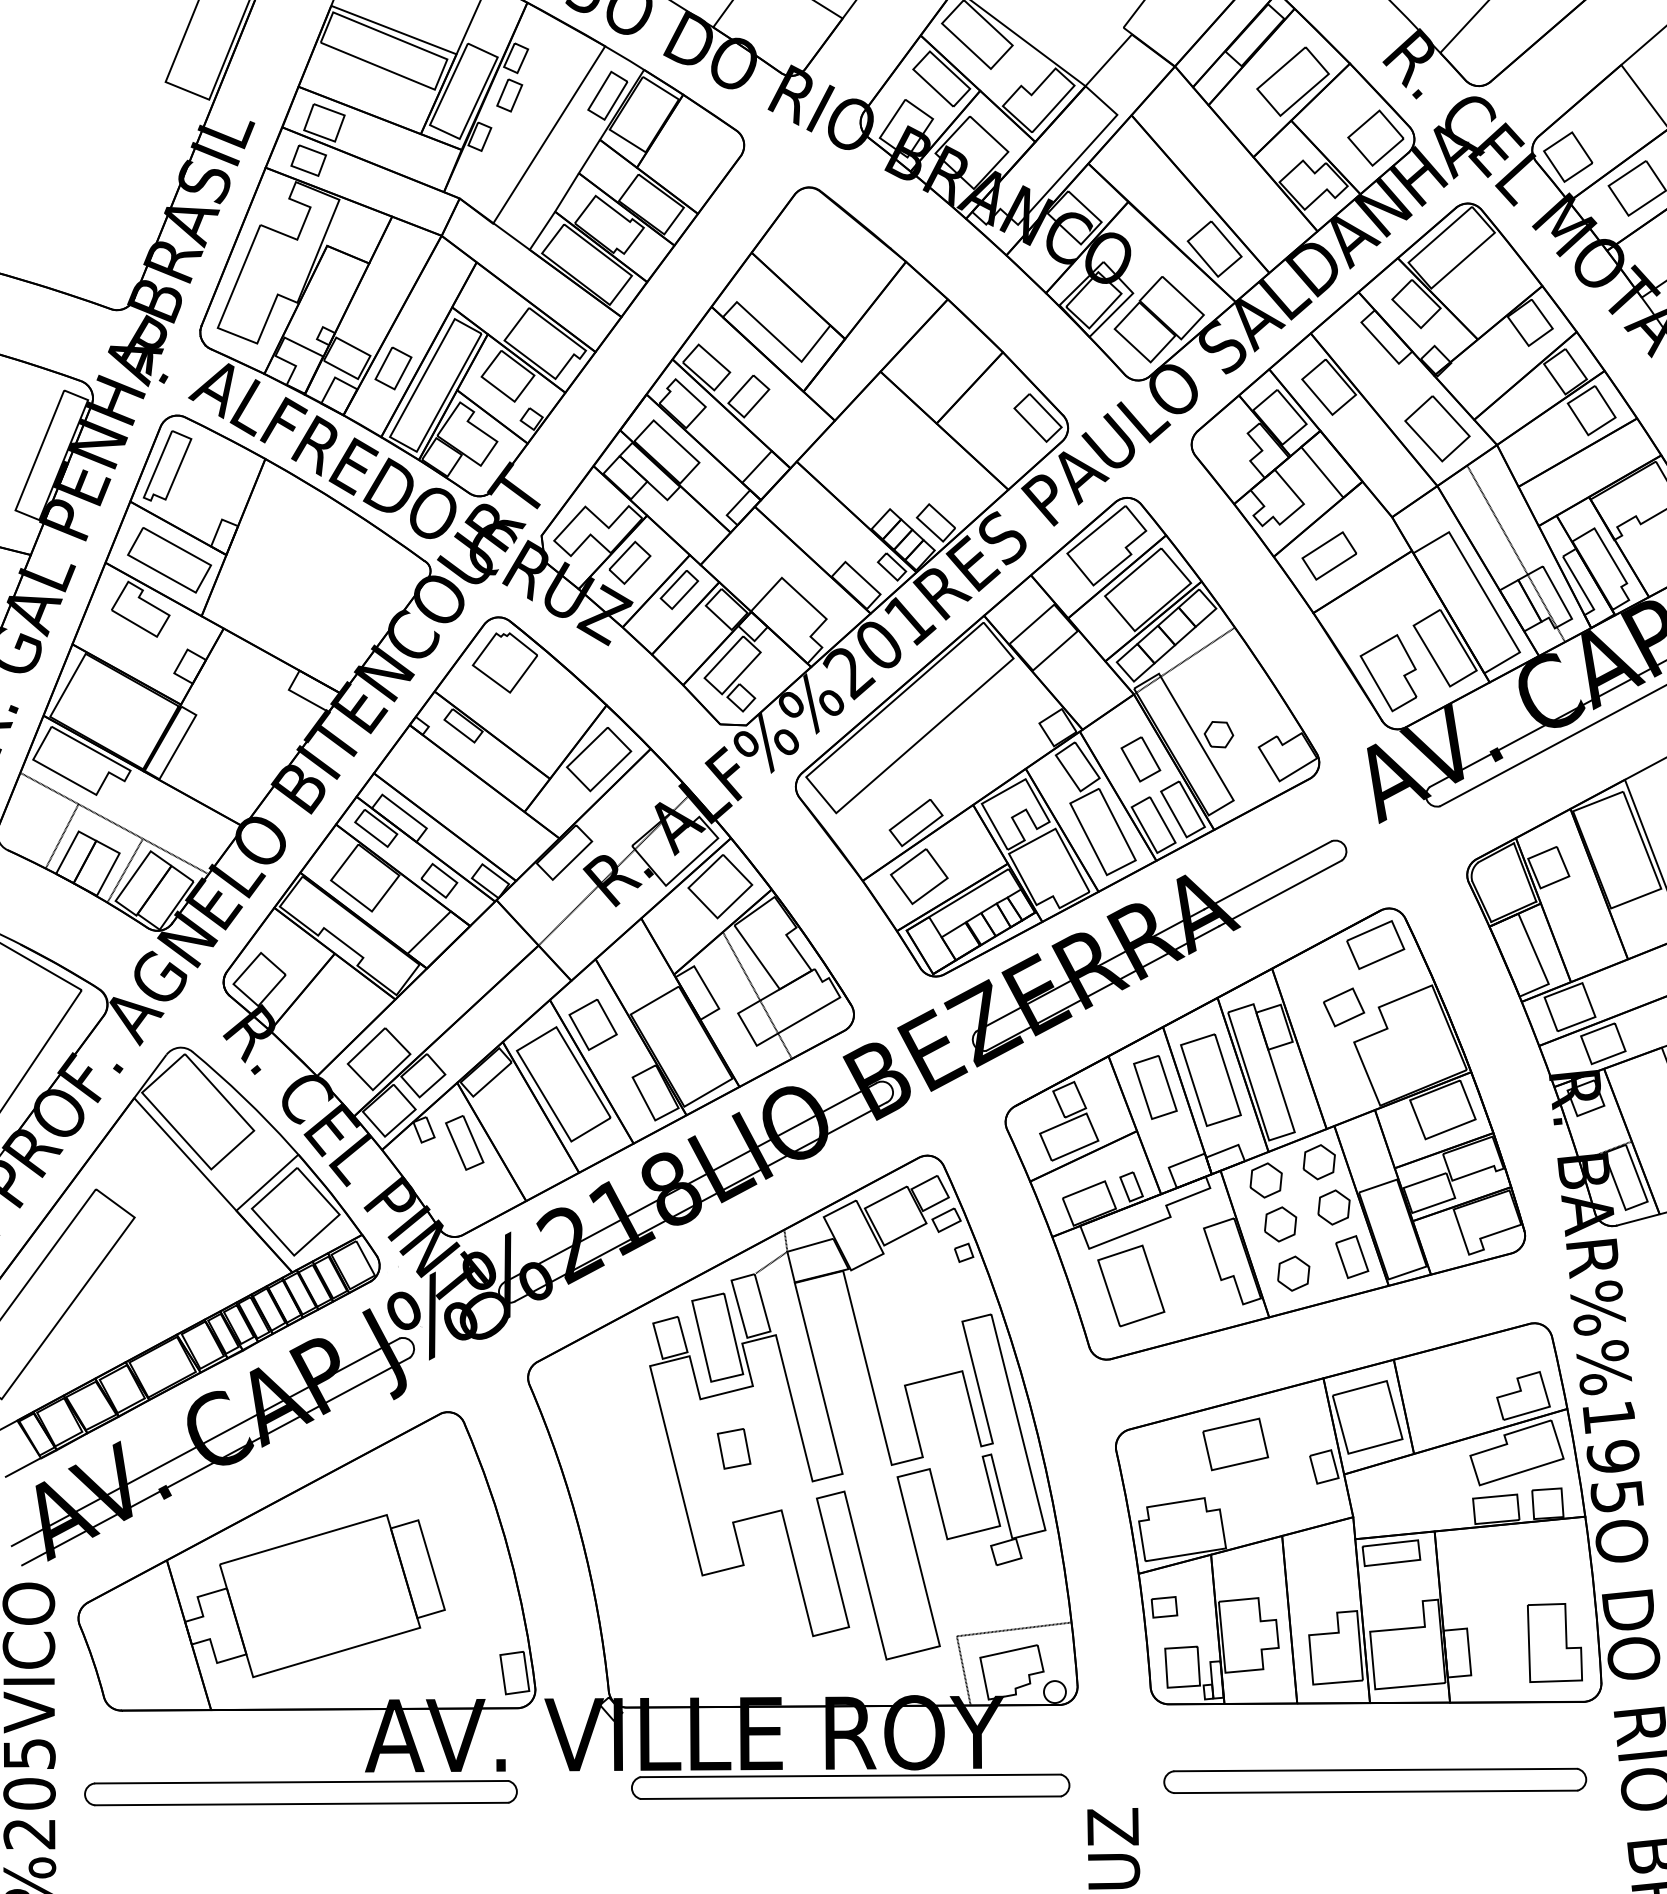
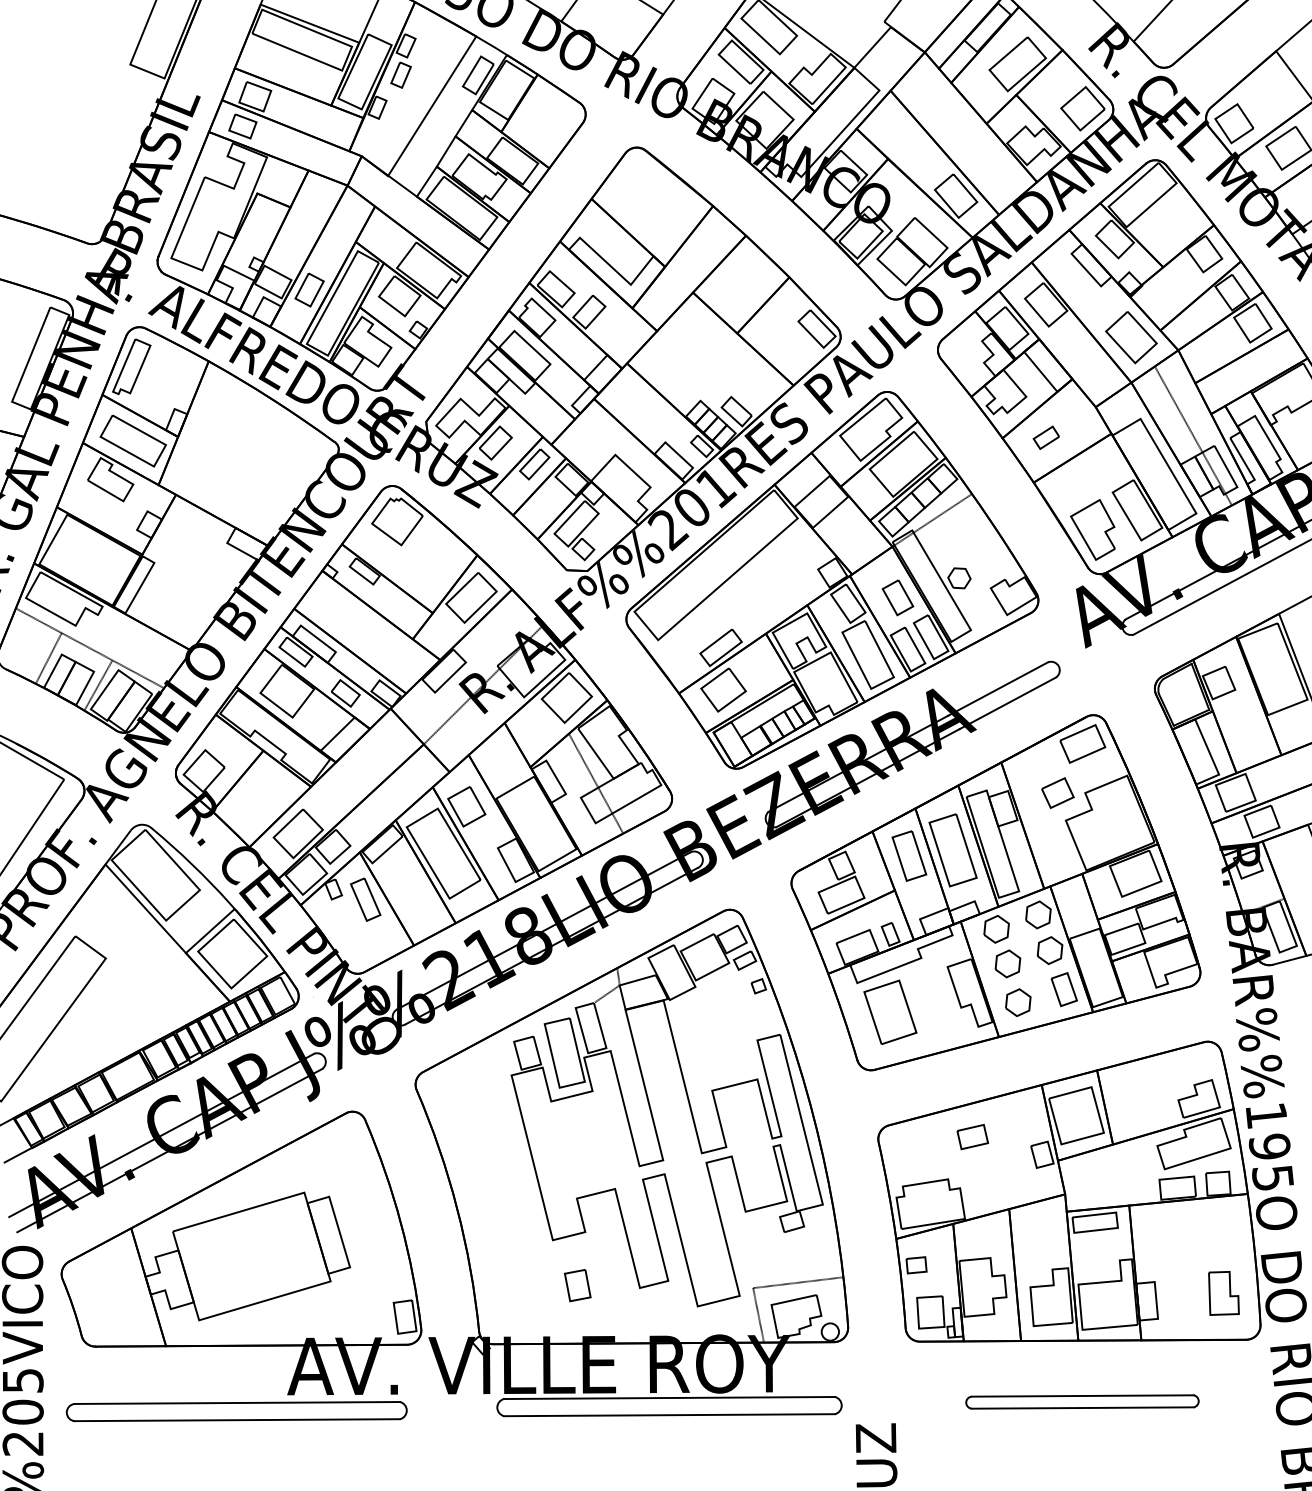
part: (1329, 555) -> (1046, 437), size x0.6
part: (1235, 1443) -> (972, 1136), size x0.6
part: (733, 1448) -> (577, 1285), moved
part: (1554, 1643) -> (1223, 1293), size x0.7
part: (1375, 1780) -> (1082, 1401), size x0.7

